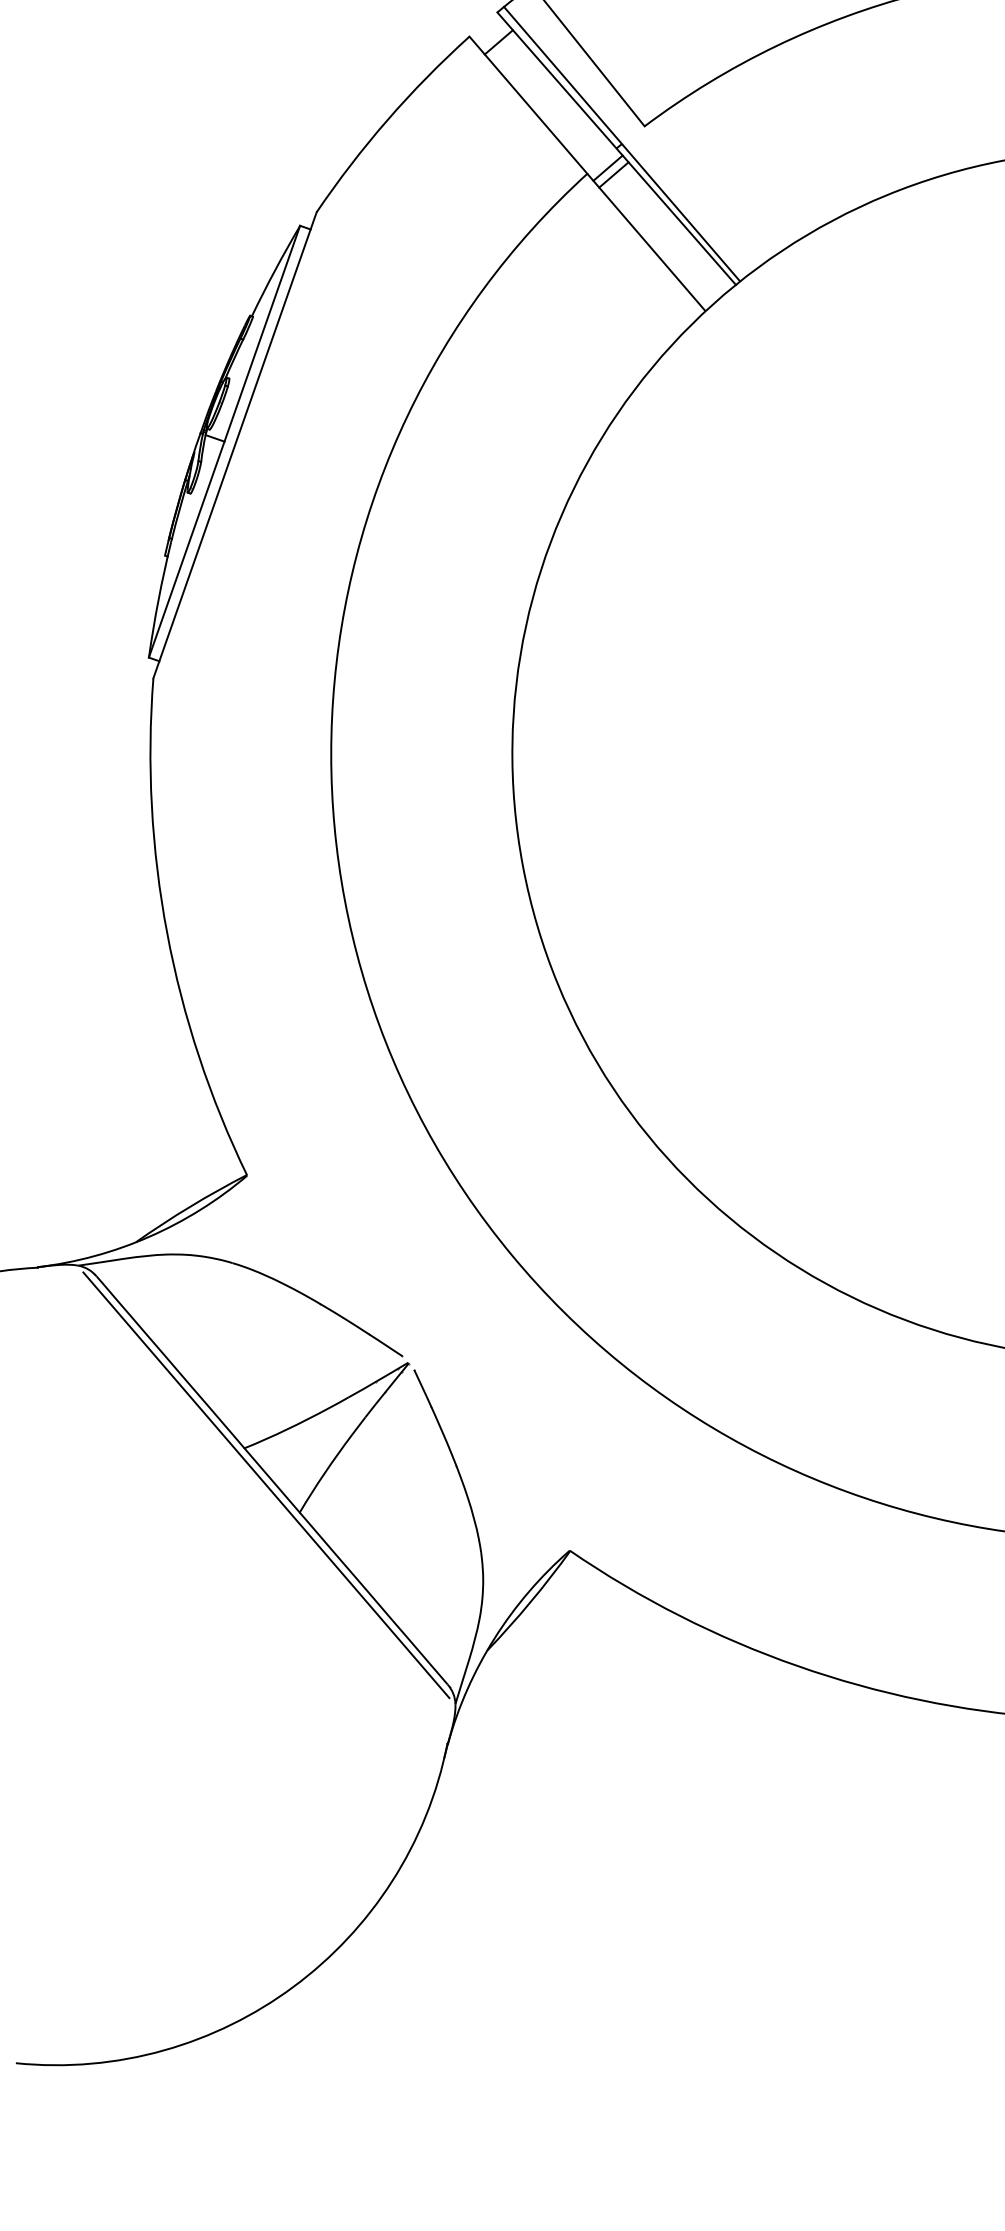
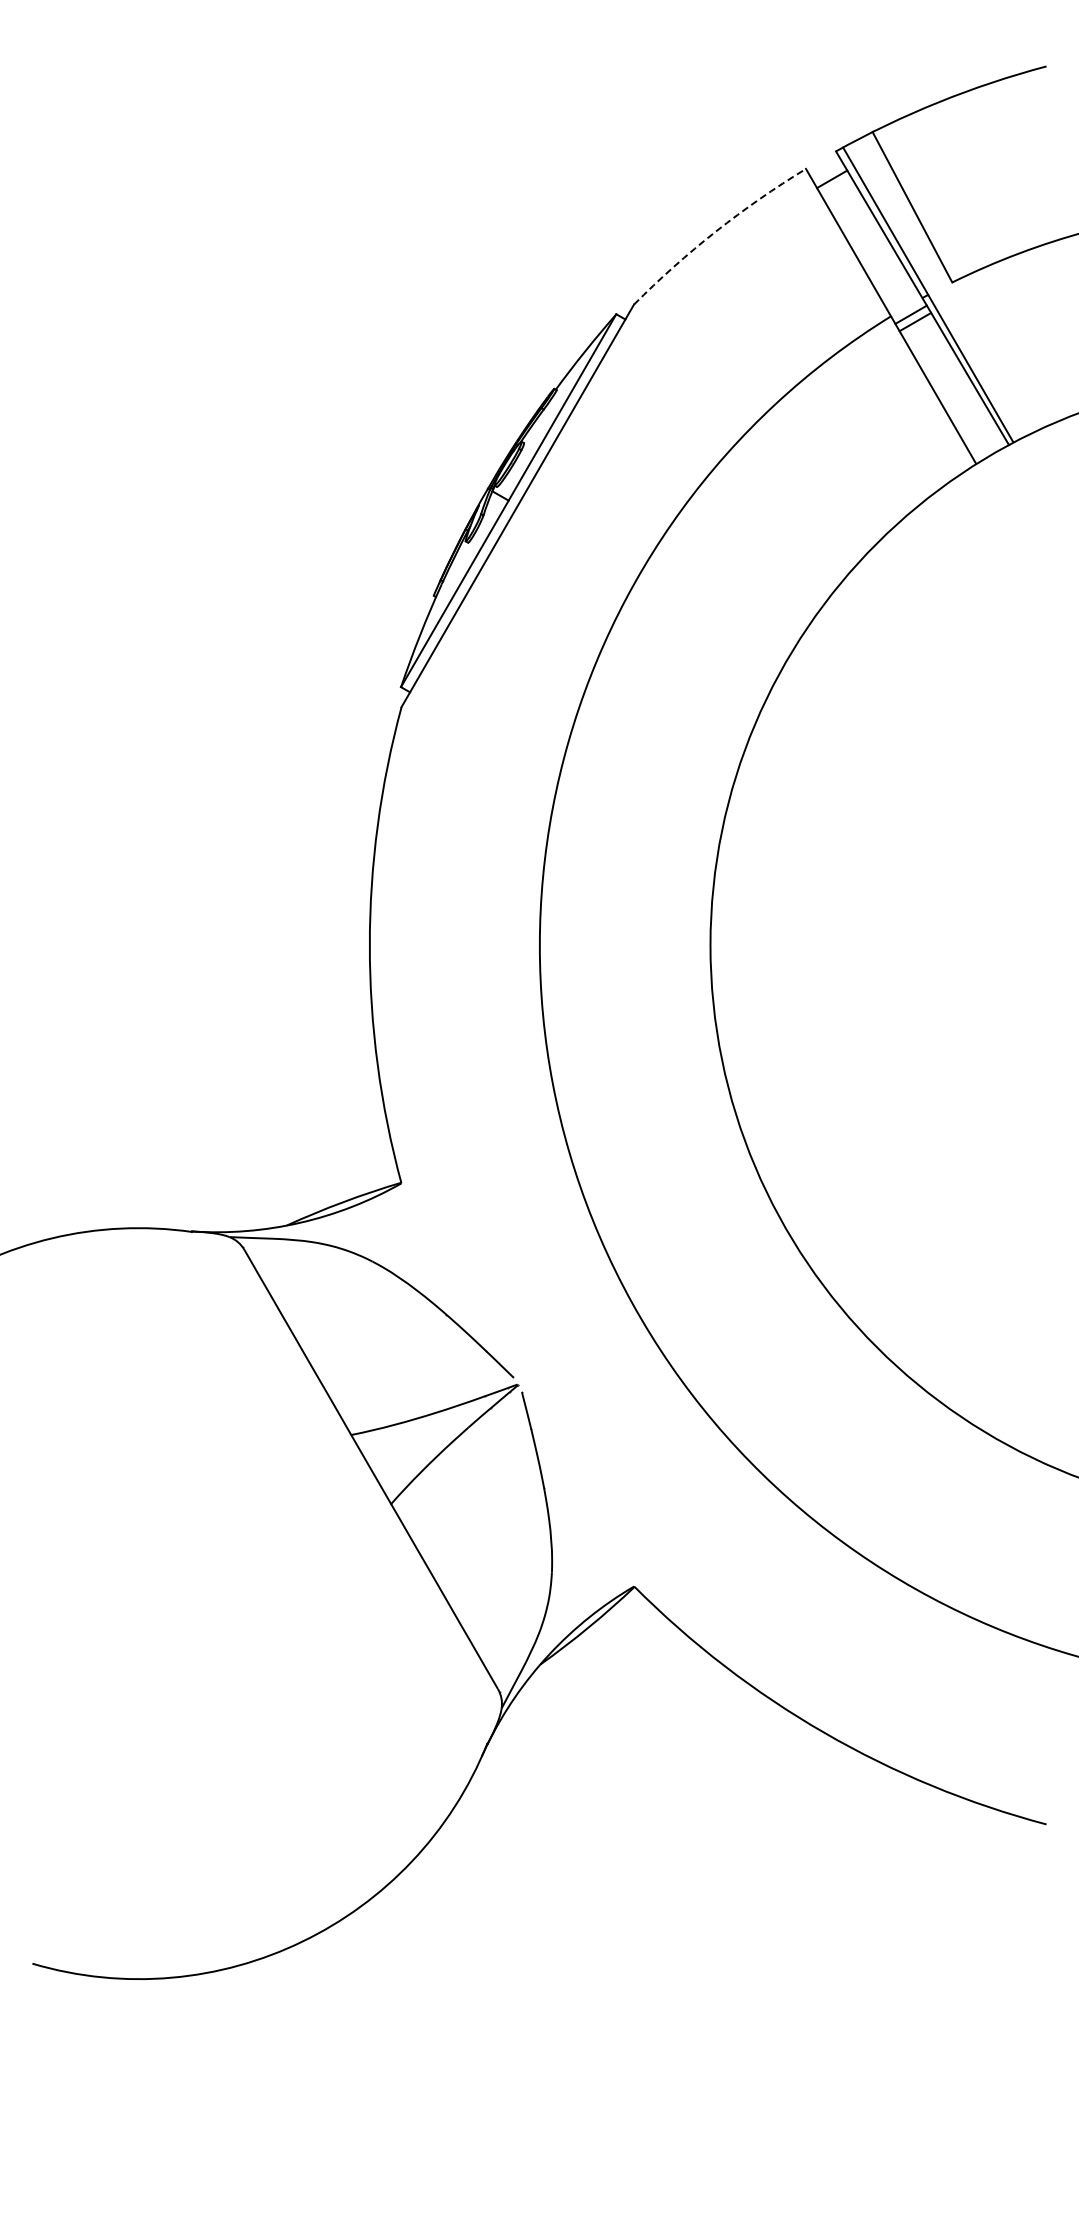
arc: (387, 119) -> (715, 231), solid -> dashed
line: (266, 1484) -> (365, 1472), removed

